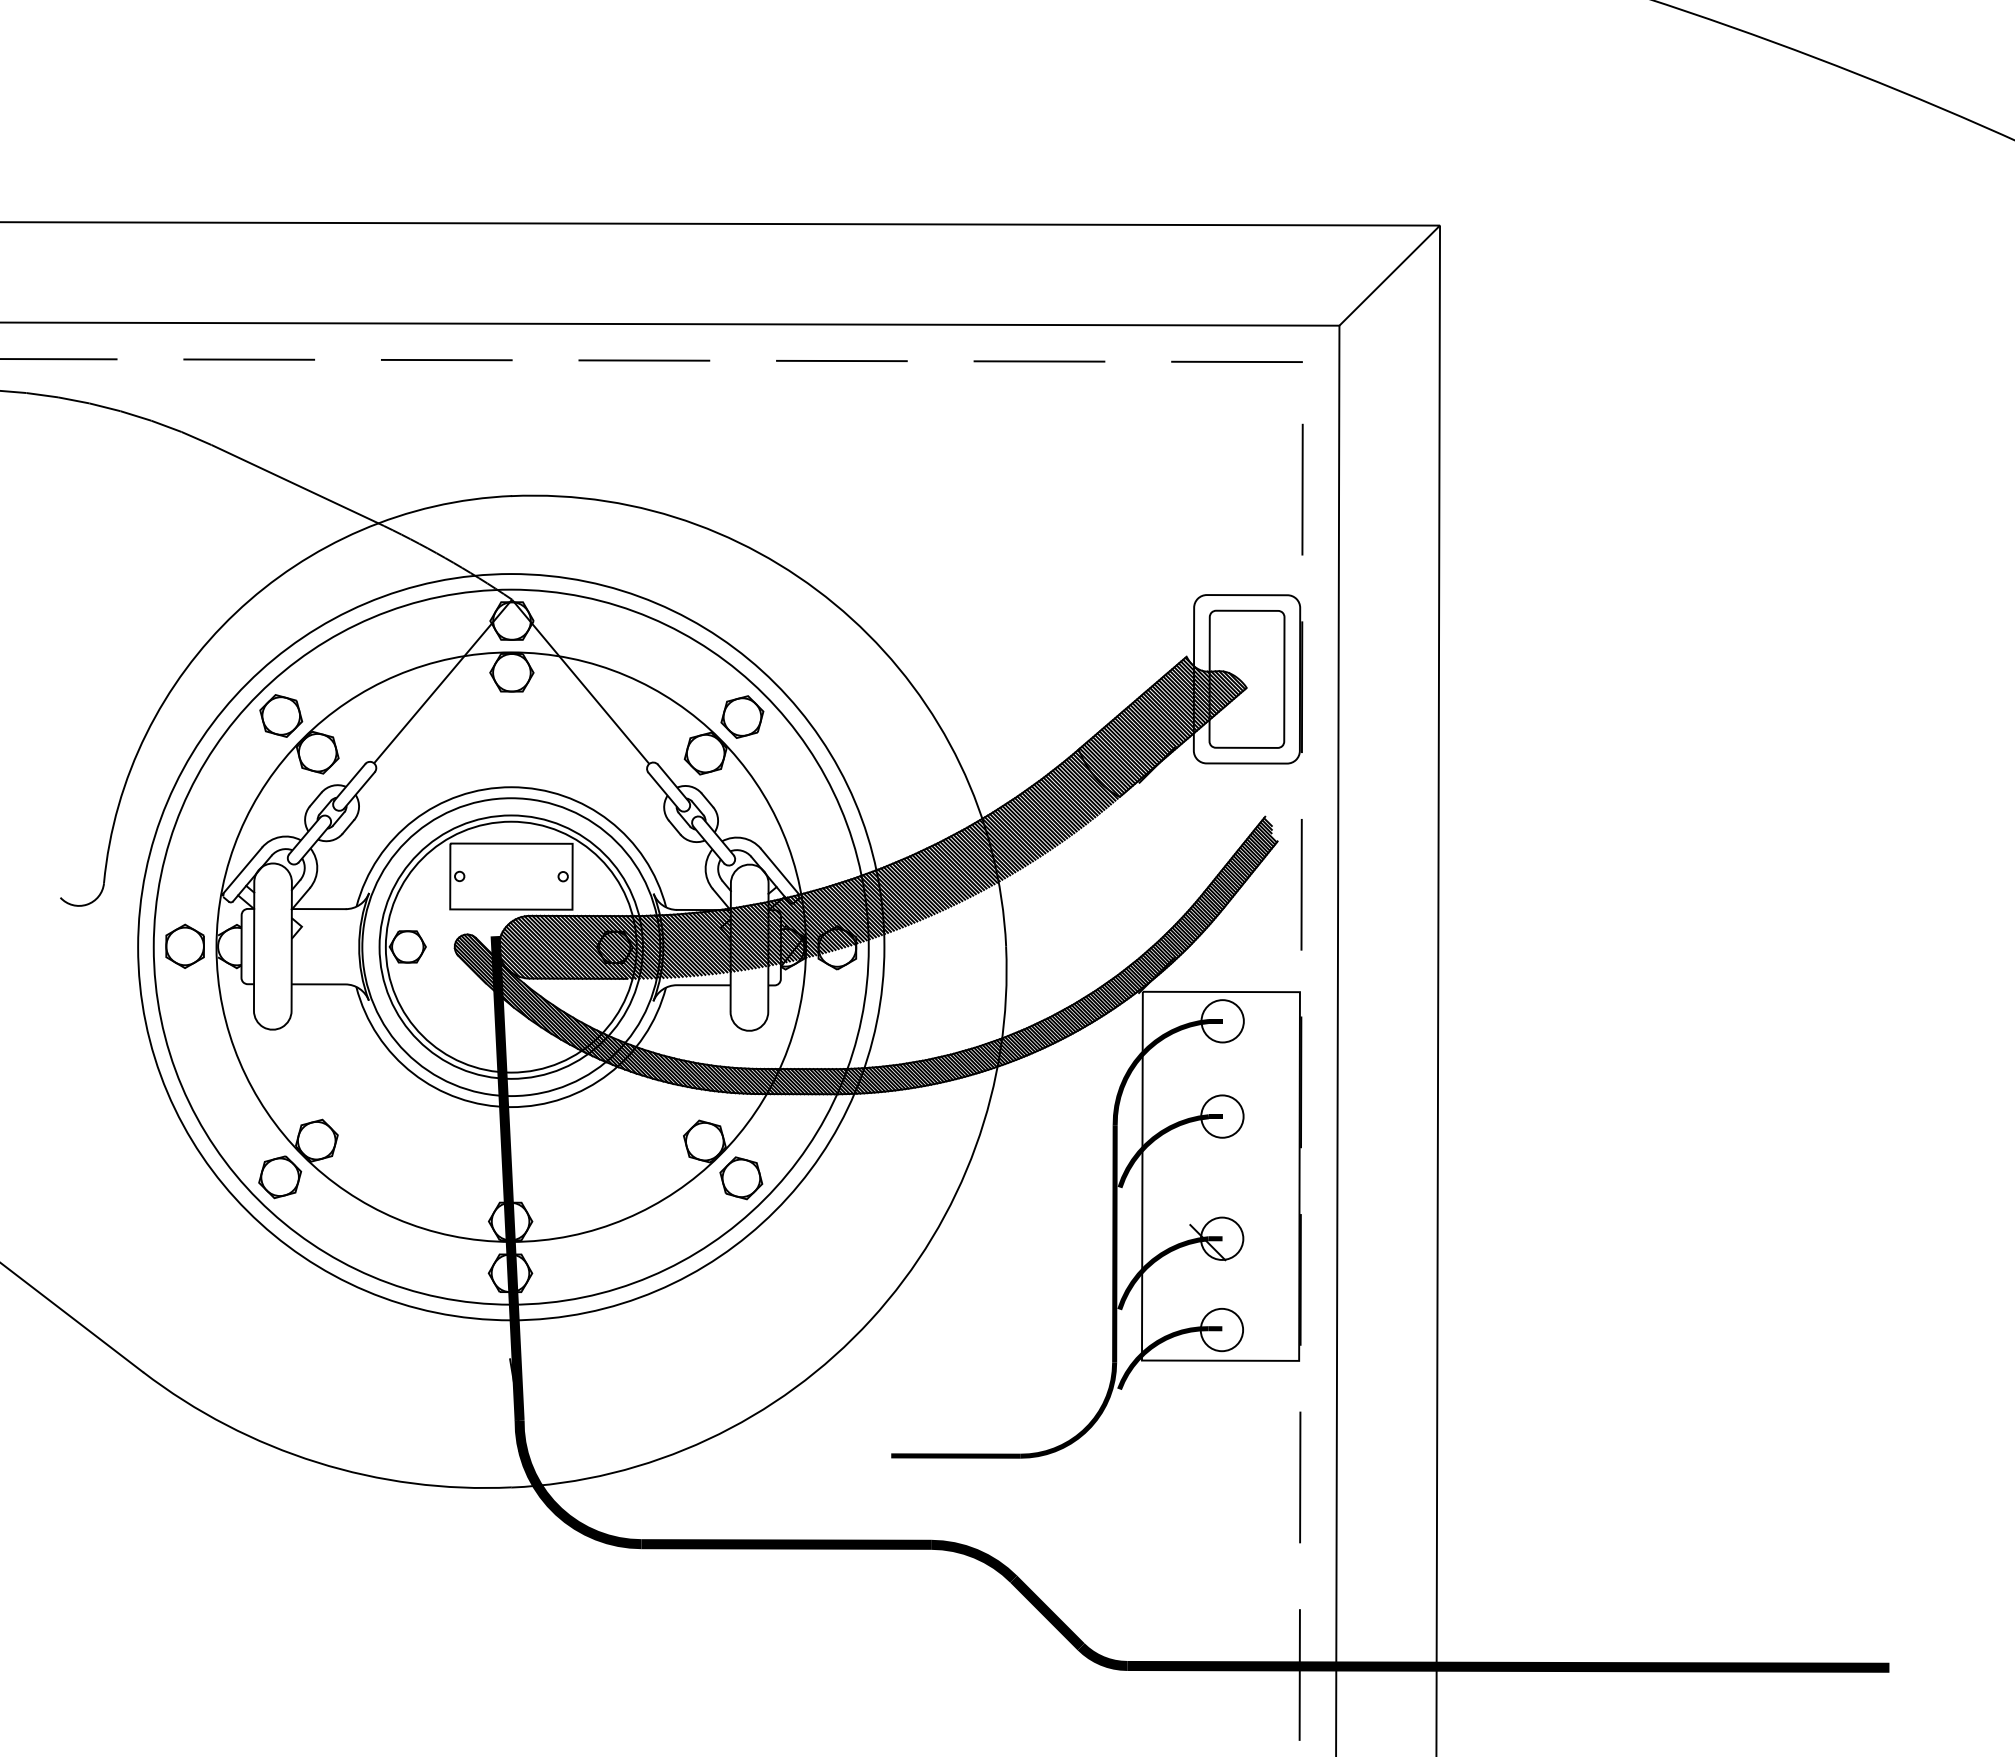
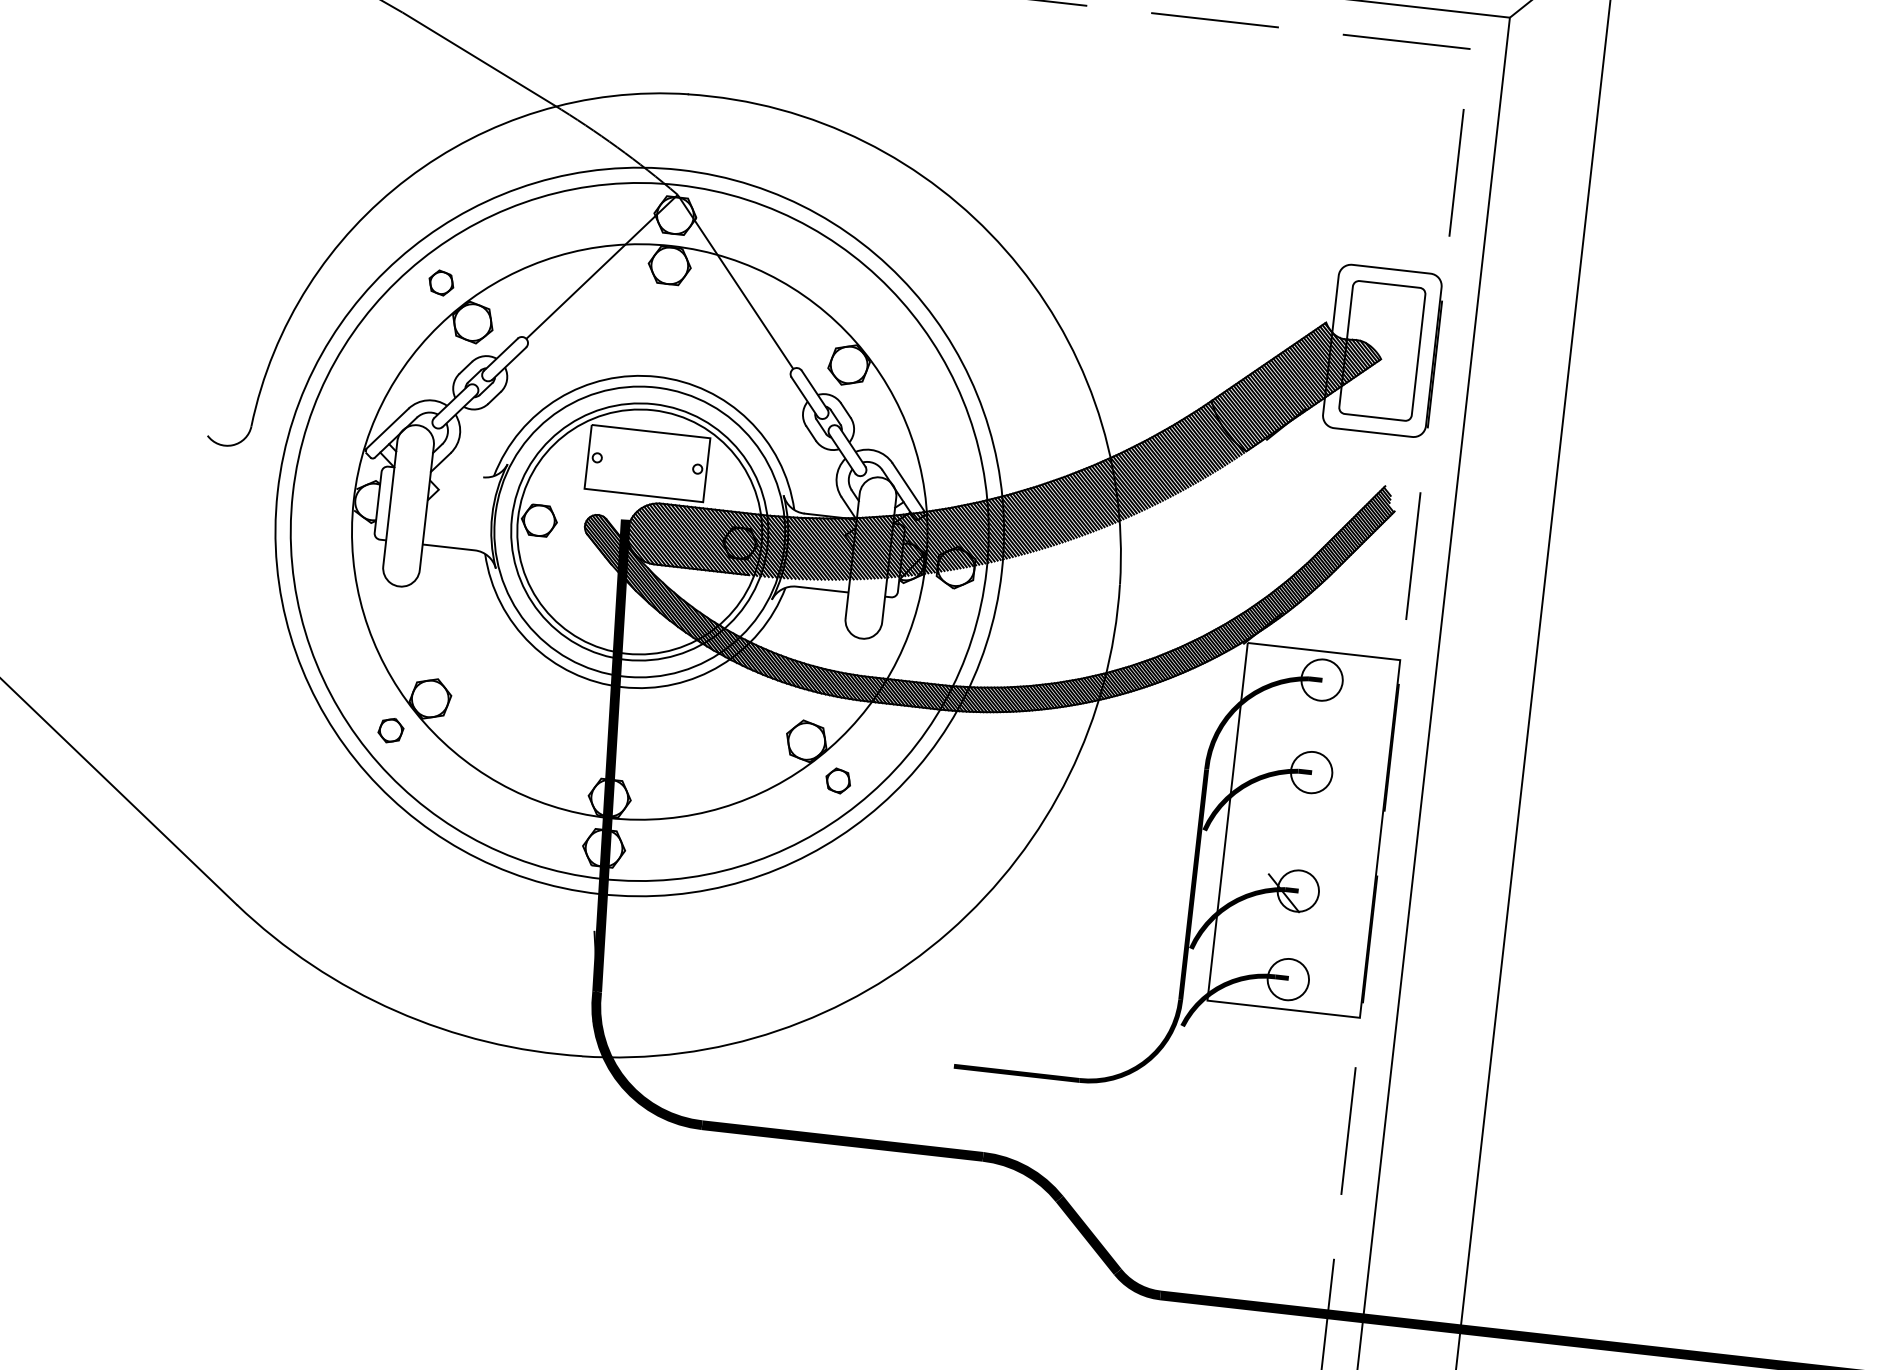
part: (281, 715) -> (441, 282), size x0.6
part: (742, 716) -> (888, 332), removed
line: (318, 909) -> (456, 474), removed
part: (184, 945) -> (322, 495), removed
part: (280, 1177) -> (391, 730), size x0.6
part: (741, 1178) -> (838, 781), size x0.6

